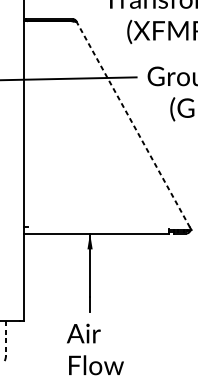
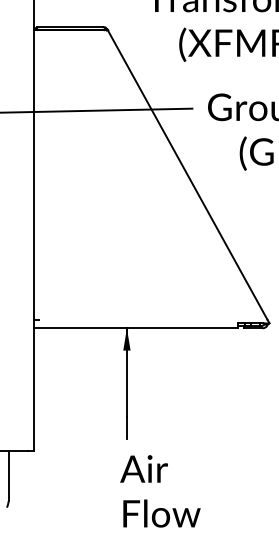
line: (133, 124) -> (187, 174), dashed -> solid
line: (5, 338) -> (8, 476), dashed -> solid
text: (95, 349) -> (160, 491), moved

